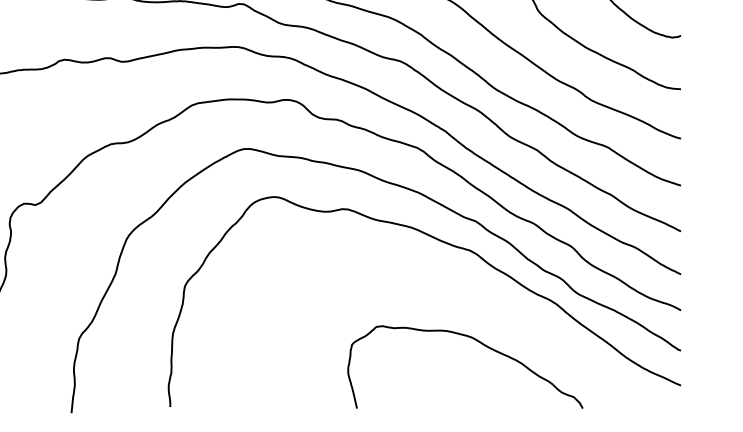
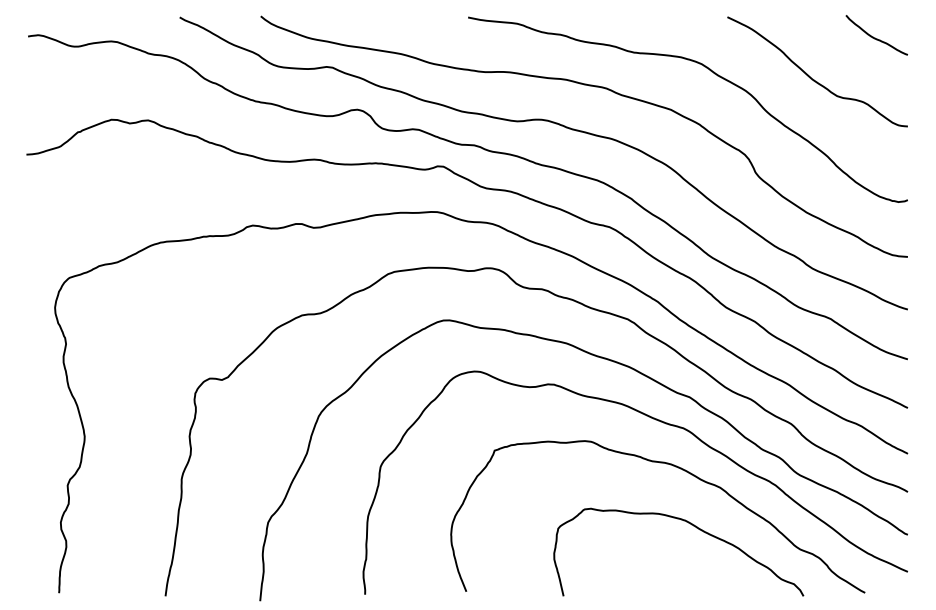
curve: (462, 287) -> (675, 467), added

